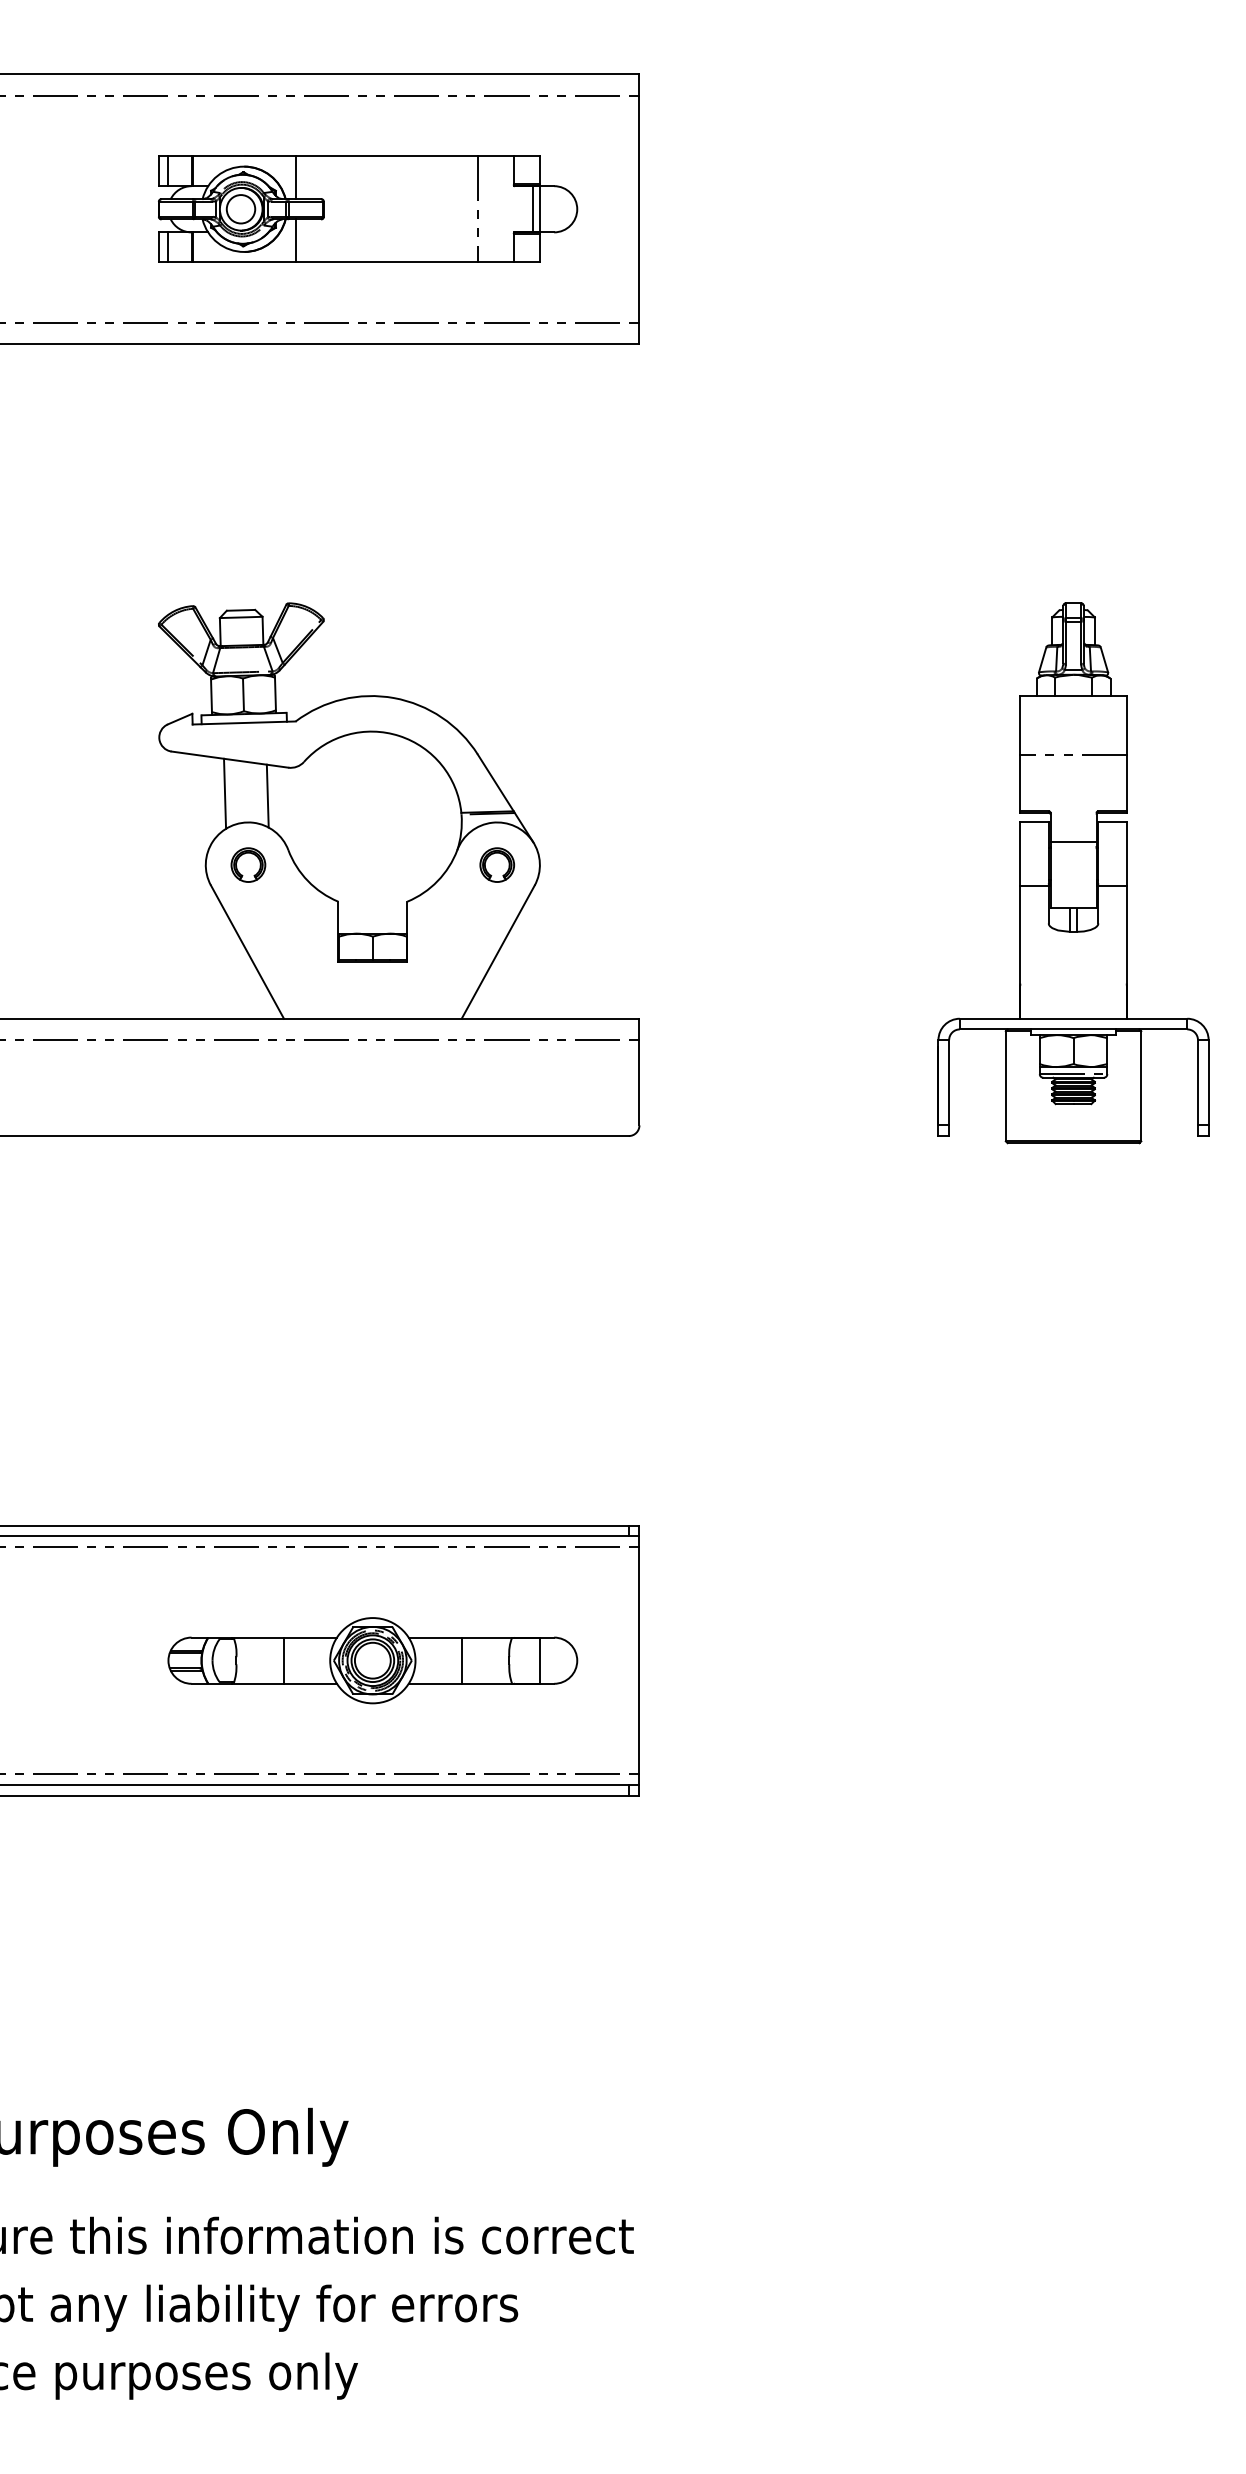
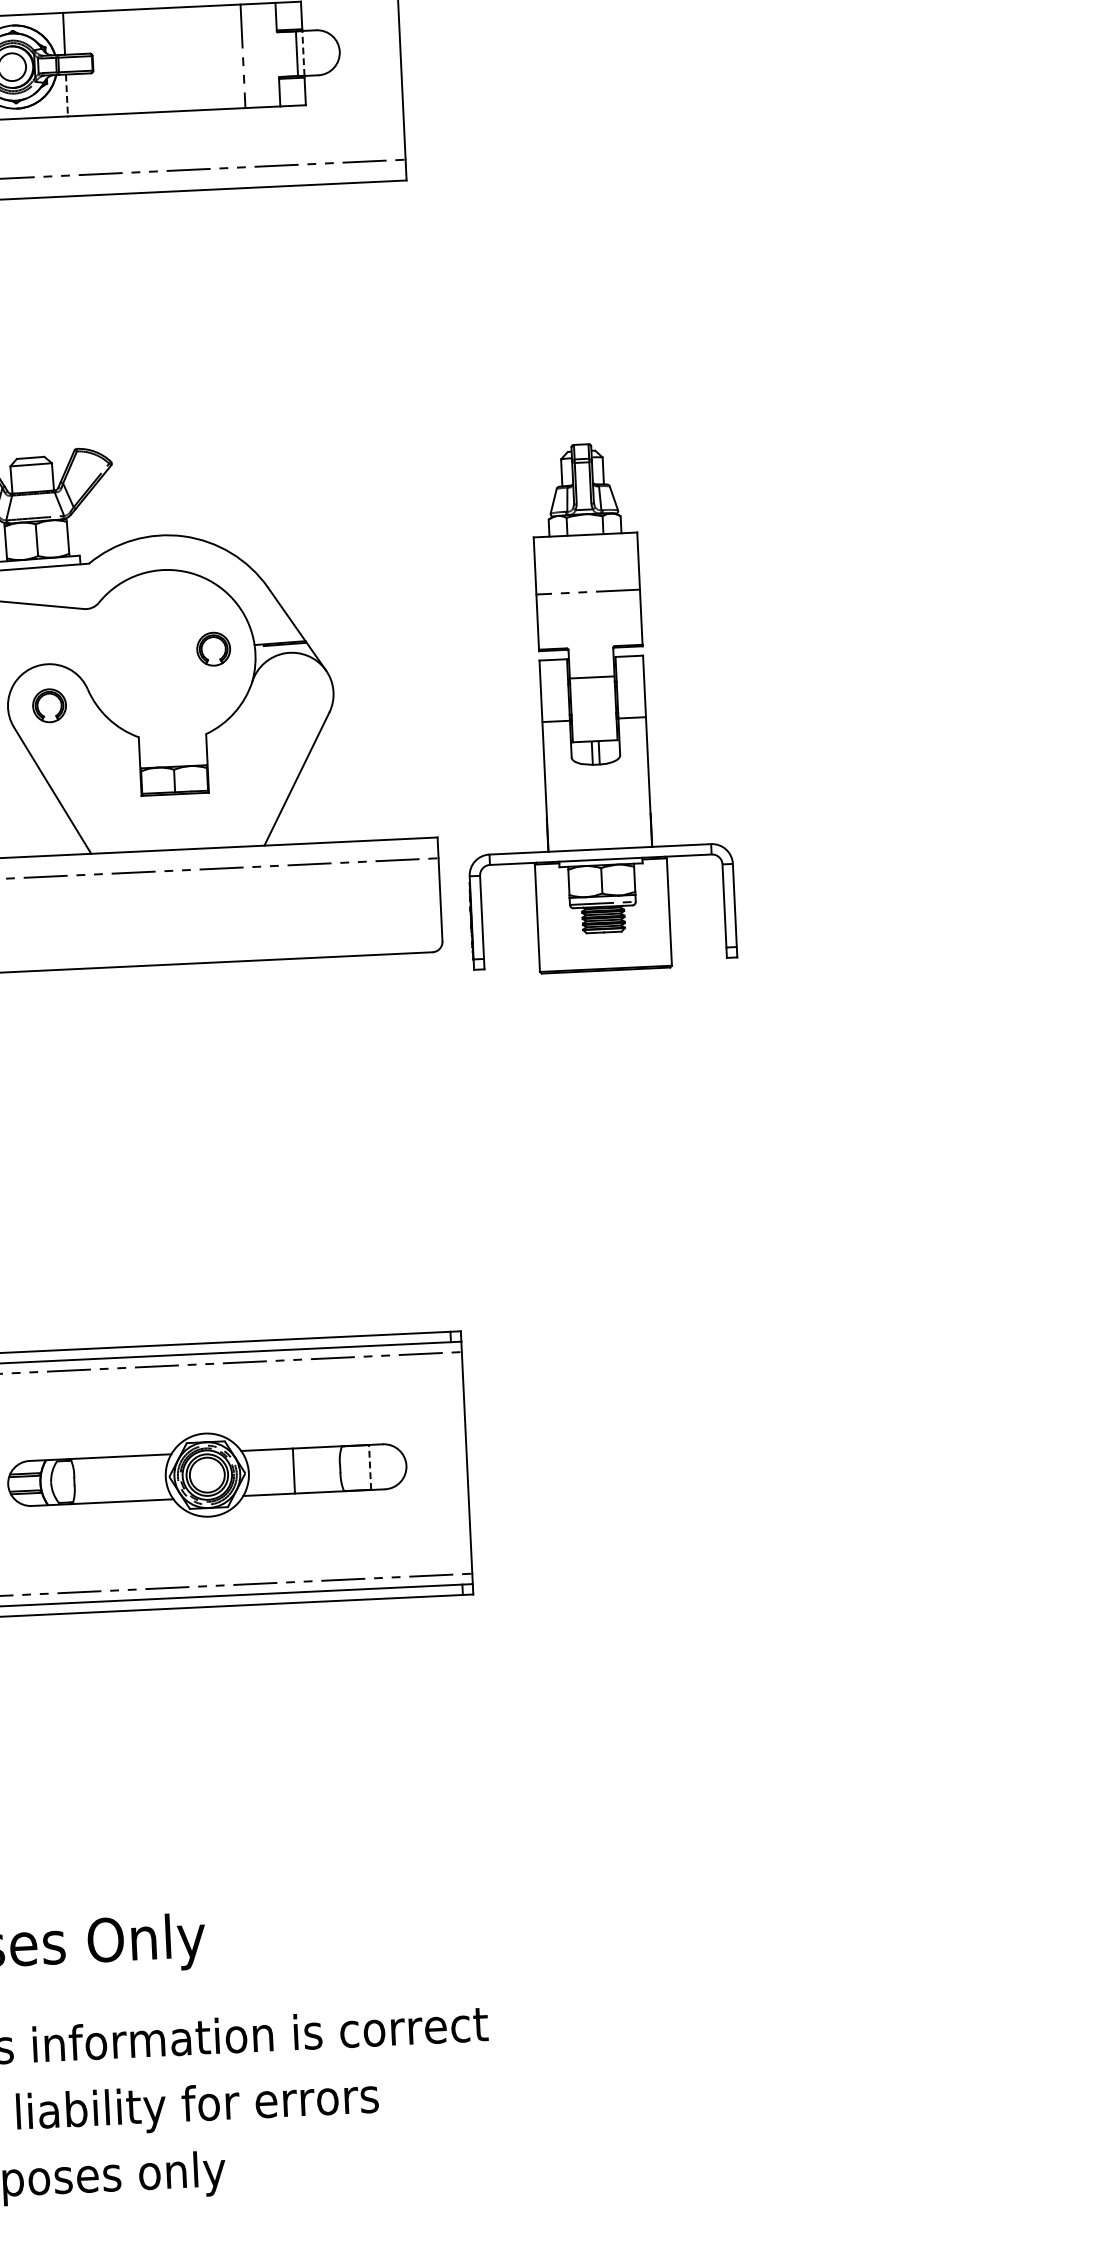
line: (539, 209) -> (303, 53), solid -> dashed
line: (295, 240) -> (66, 95), solid -> dashed
line: (225, 793) -> (23, 637), removed
line: (267, 795) -> (64, 637), removed
part: (496, 864) -> (212, 648), moved
part: (1073, 873) -> (593, 707), moved
line: (283, 1660) -> (120, 1479), removed
line: (539, 1660) -> (369, 1467), solid -> dashed

